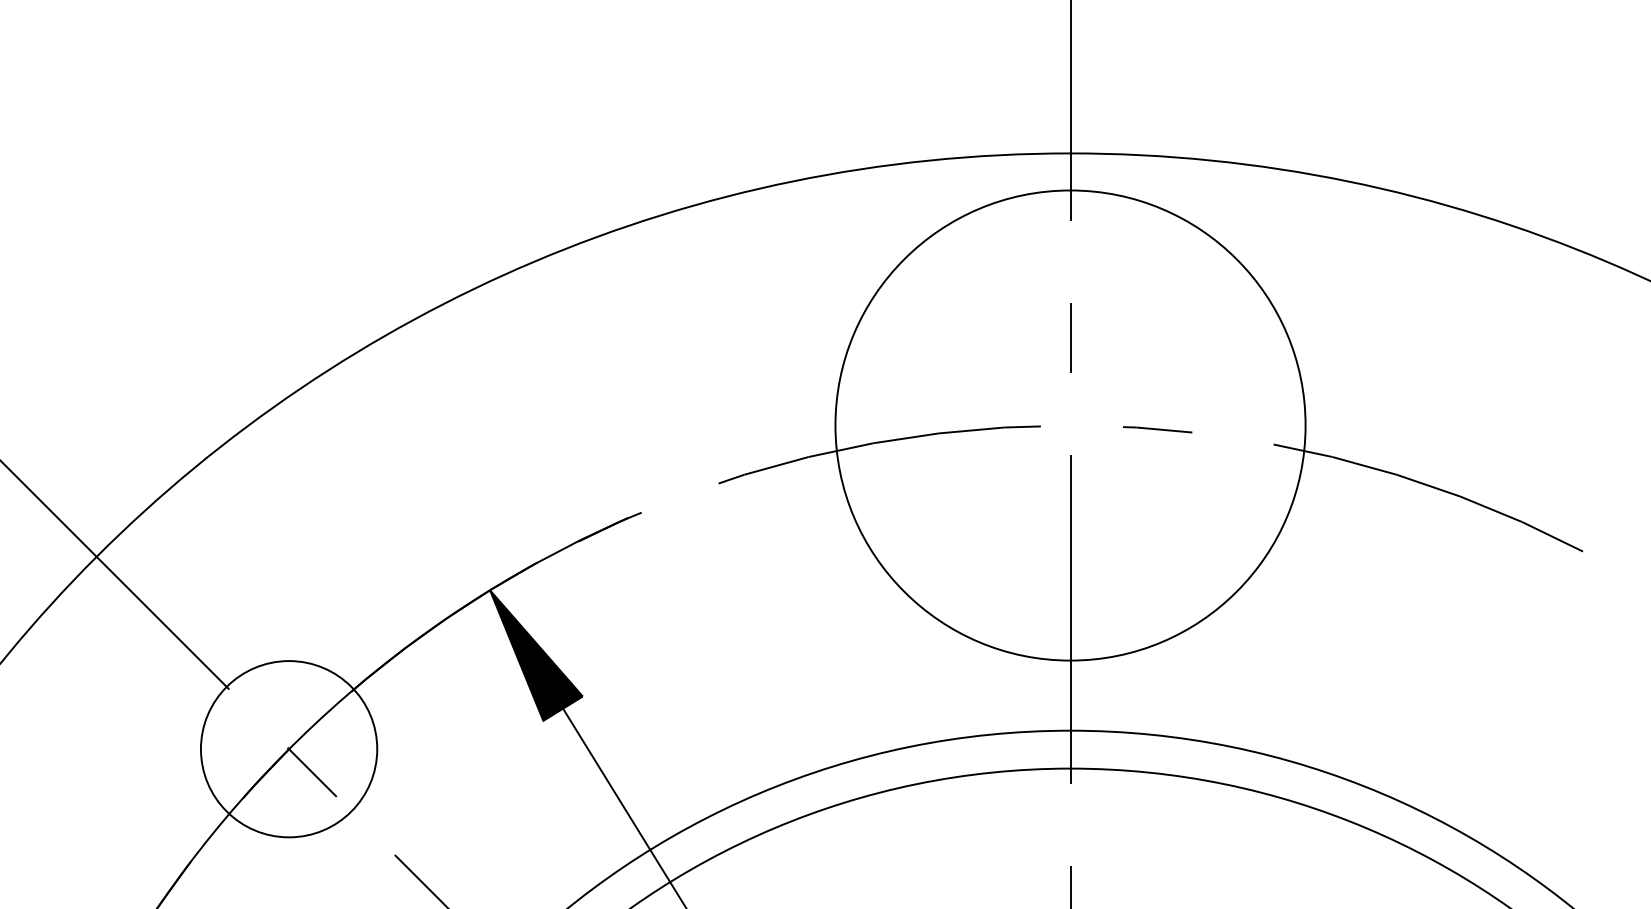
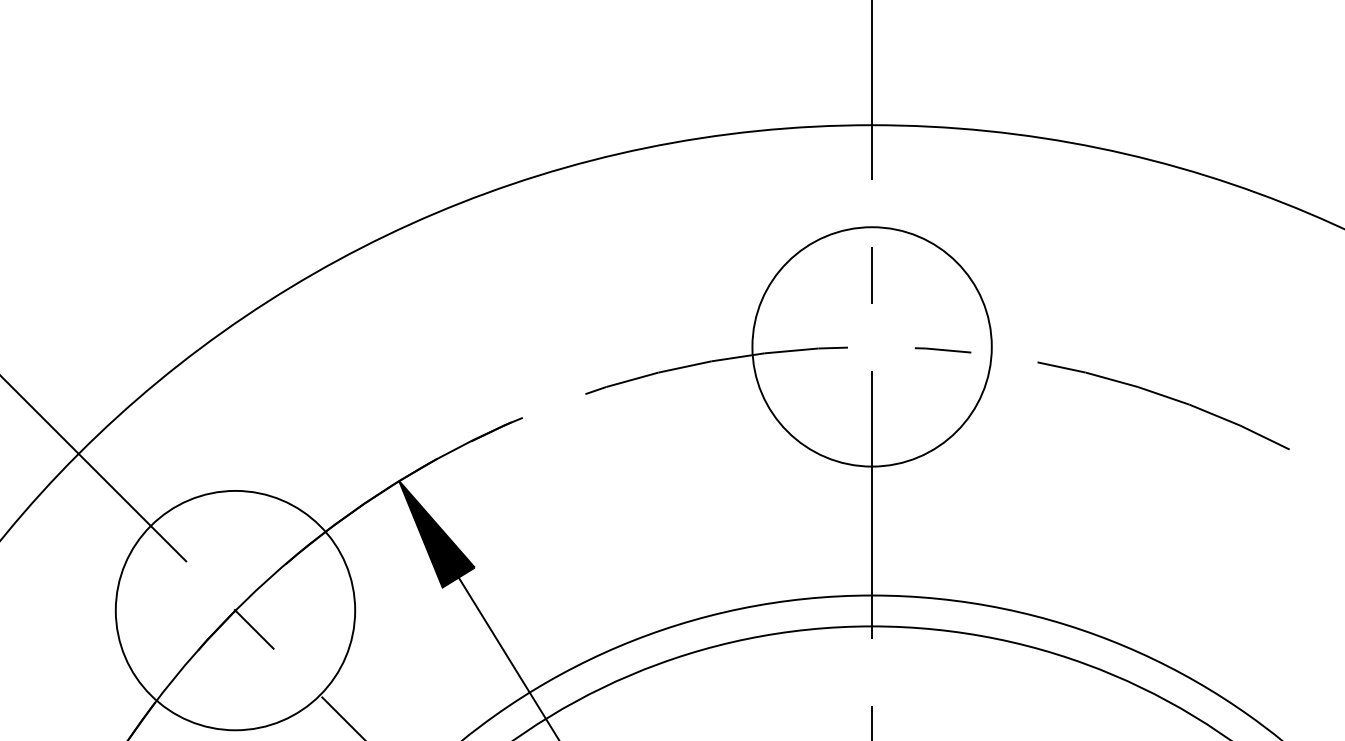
circle: (1070, 425) -> (872, 346), size x0.62
circle: (289, 749) -> (235, 610), size x1.67

